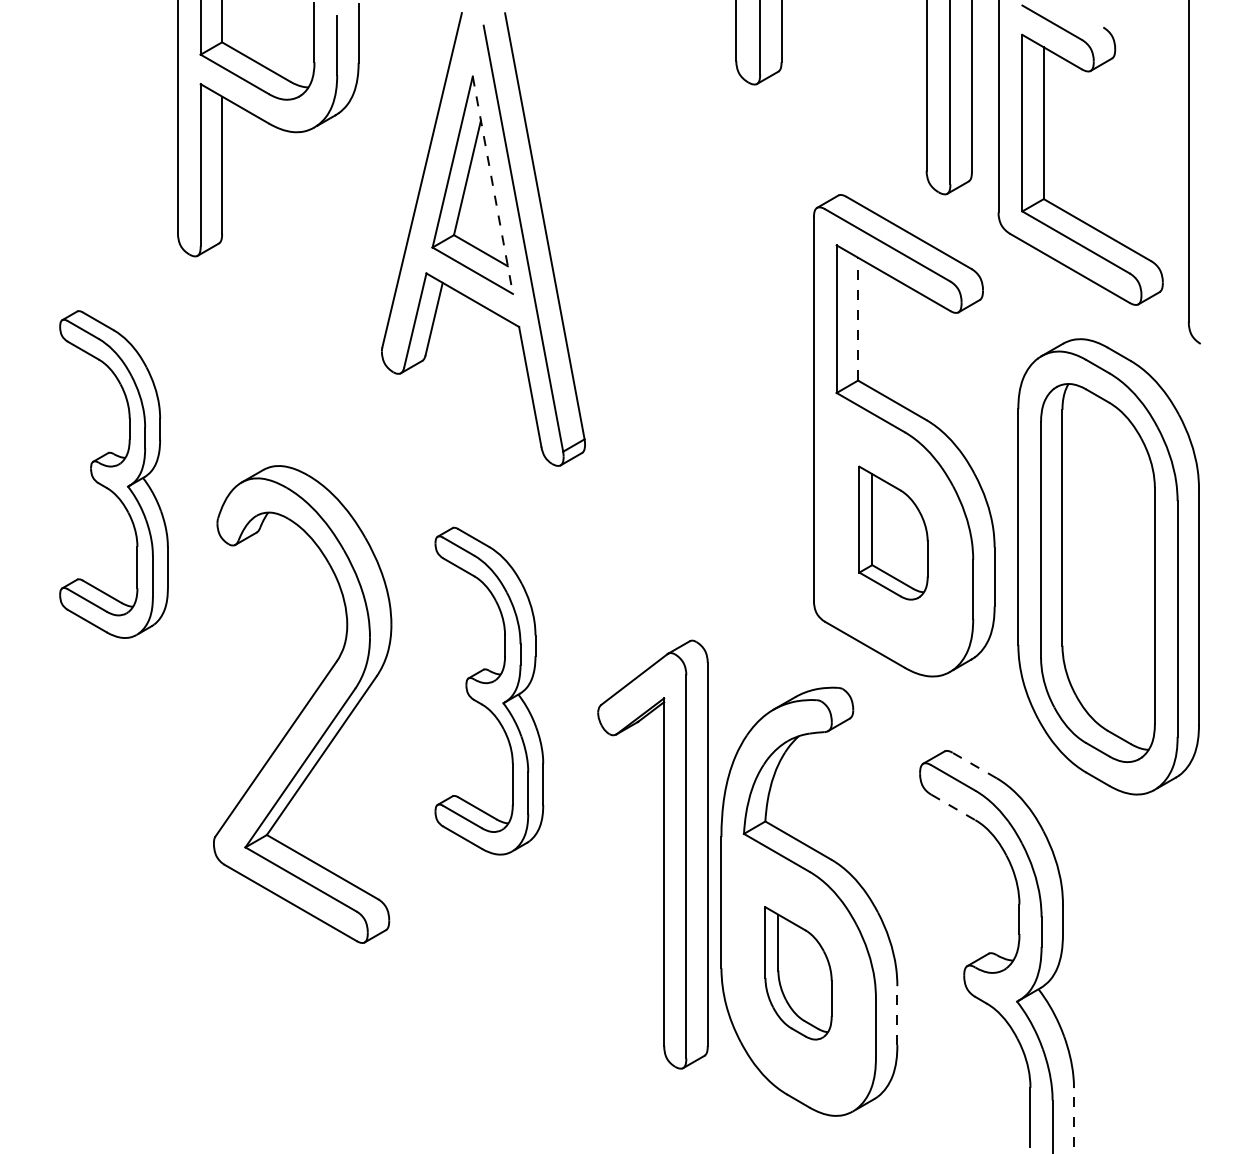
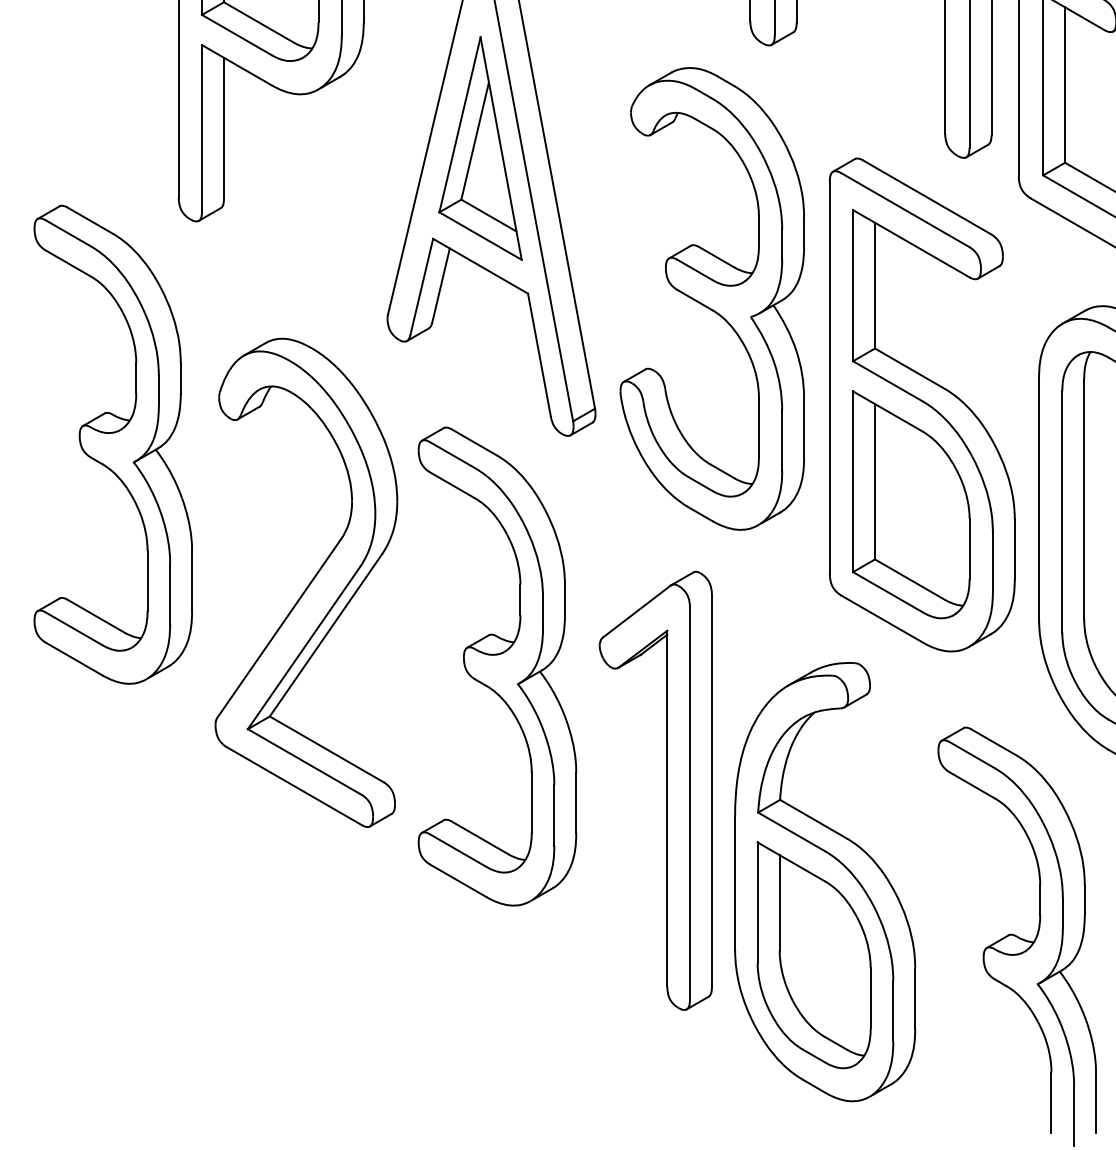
line: (492, 185) -> (500, 148), dashed -> solid
line: (858, 318) -> (875, 284), dashed -> solid
part: (698, 331) -> (711, 298), added
part: (113, 474) -> (112, 444), size x1.43
part: (893, 532) -> (911, 504), size x1.67
part: (489, 690) -> (497, 665), size x1.43
part: (302, 704) -> (306, 582), moved
line: (974, 765) -> (994, 742), dashed -> solid
line: (953, 807) -> (972, 785), dashed -> solid
part: (663, 854) -> (666, 790), moved
part: (798, 973) -> (814, 955), size x1.67
line: (897, 1015) -> (915, 998), dashed -> solid
line: (1073, 1117) -> (1095, 1102), dashed -> solid

